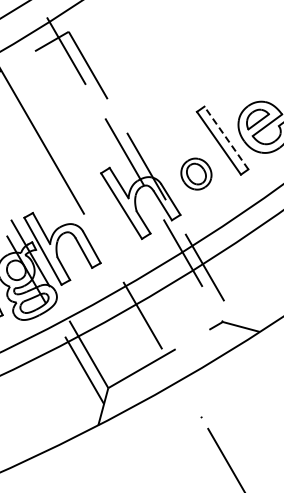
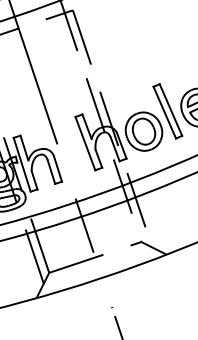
line: (226, 137) -> (171, 109), dashed -> solid
part: (196, 173) -> (144, 131), size x1.67

